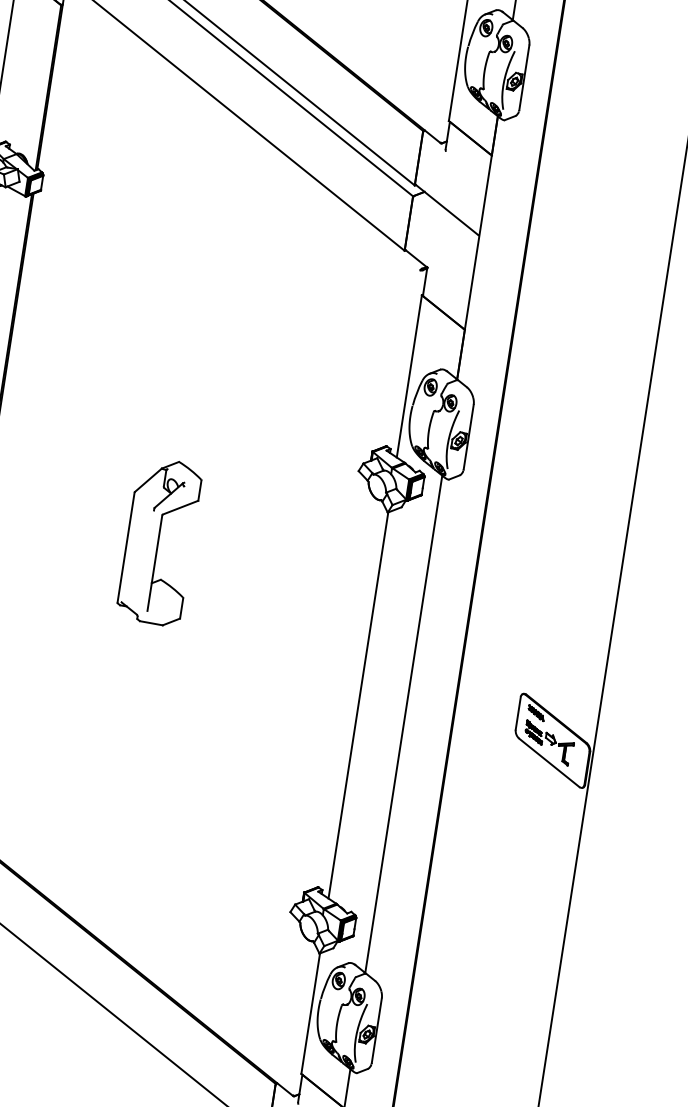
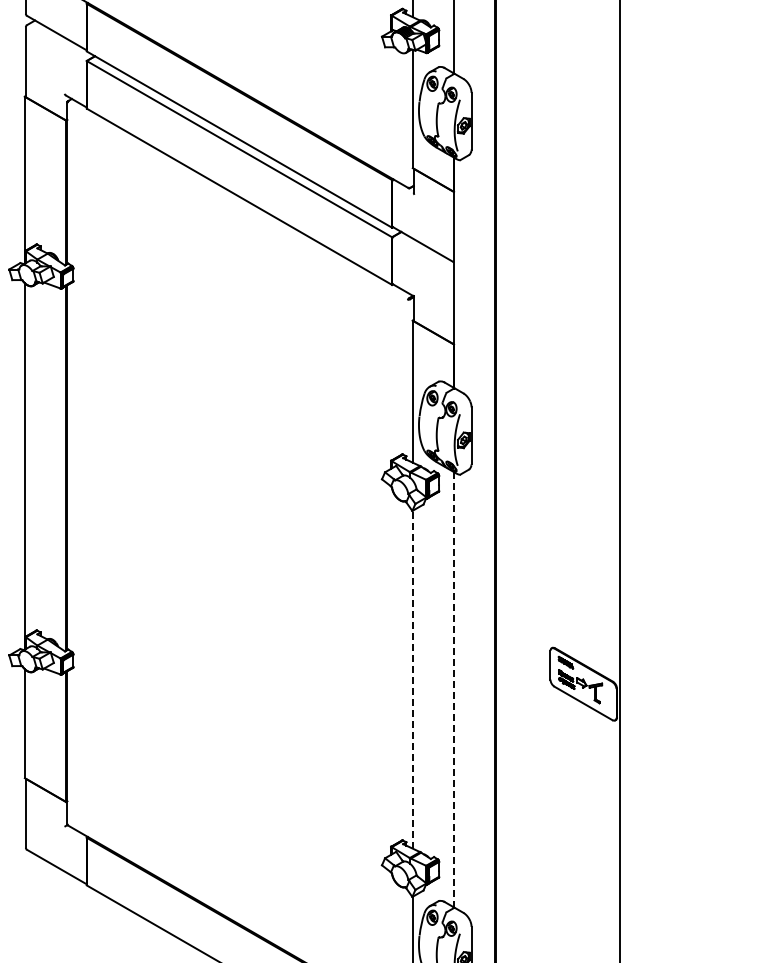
part: (158, 542) -> (220, 566), removed
line: (358, 705) -> (412, 679), solid -> dashed
line: (404, 725) -> (454, 690), solid -> dashed

